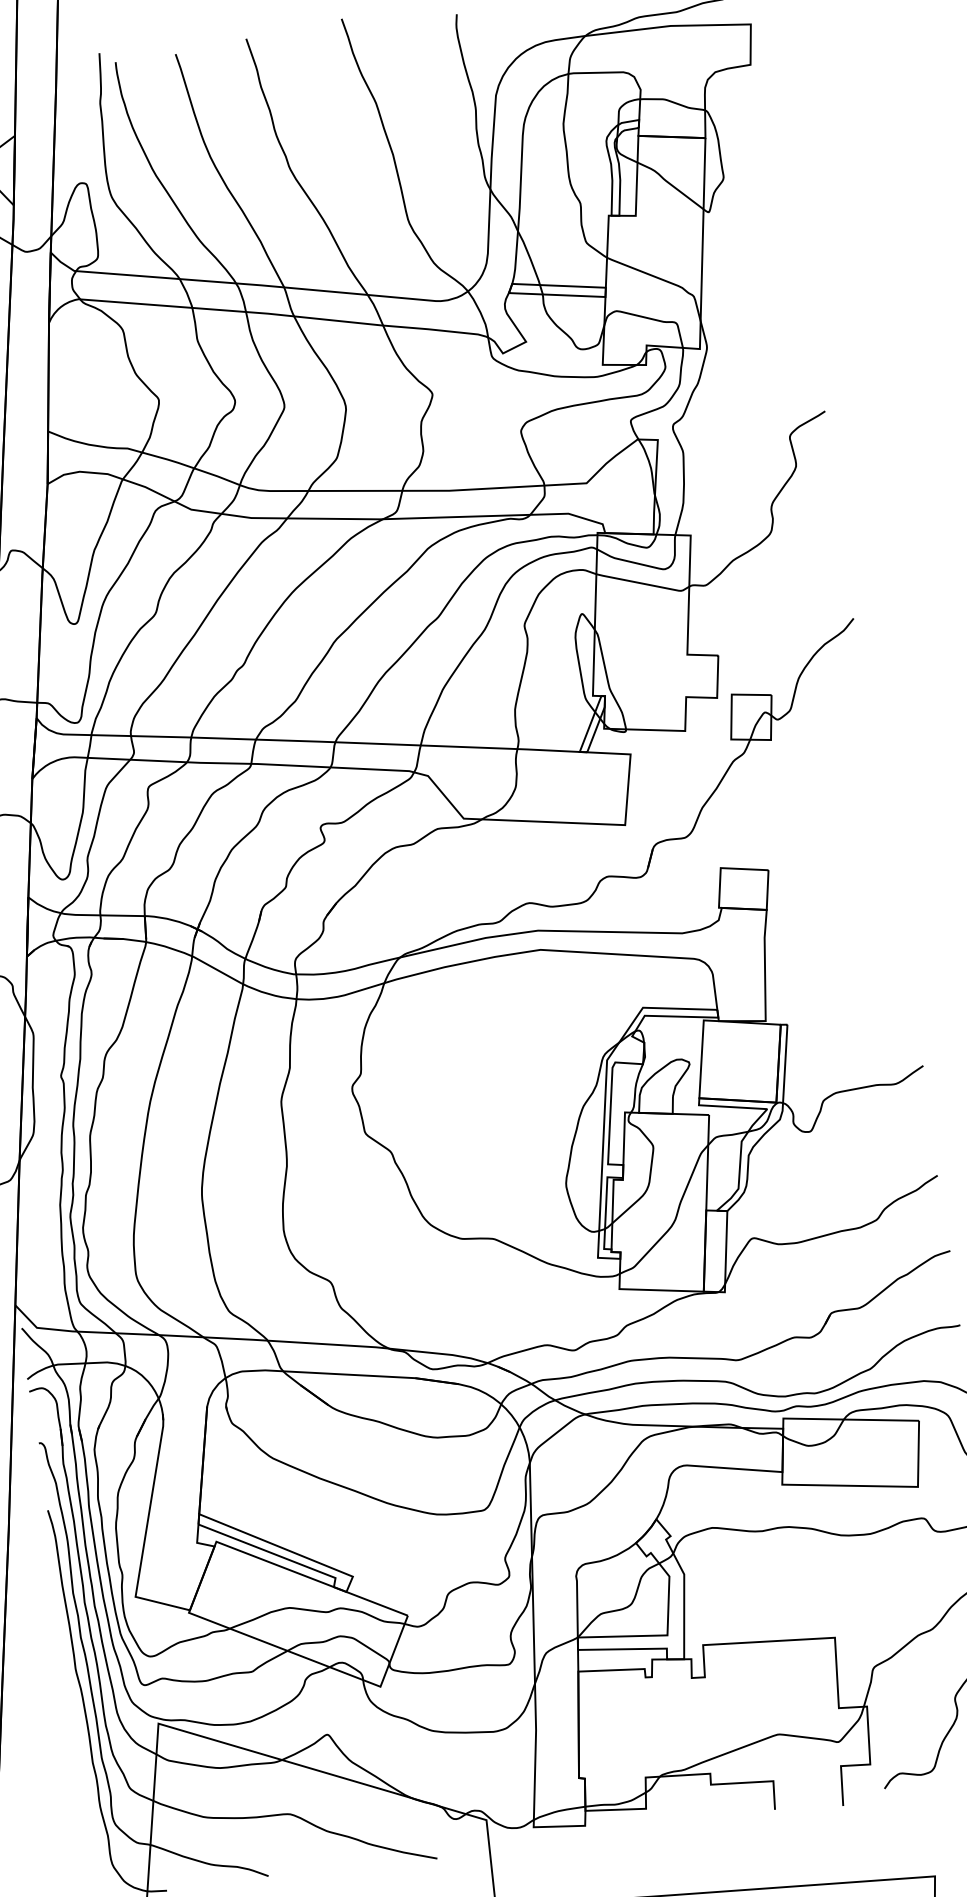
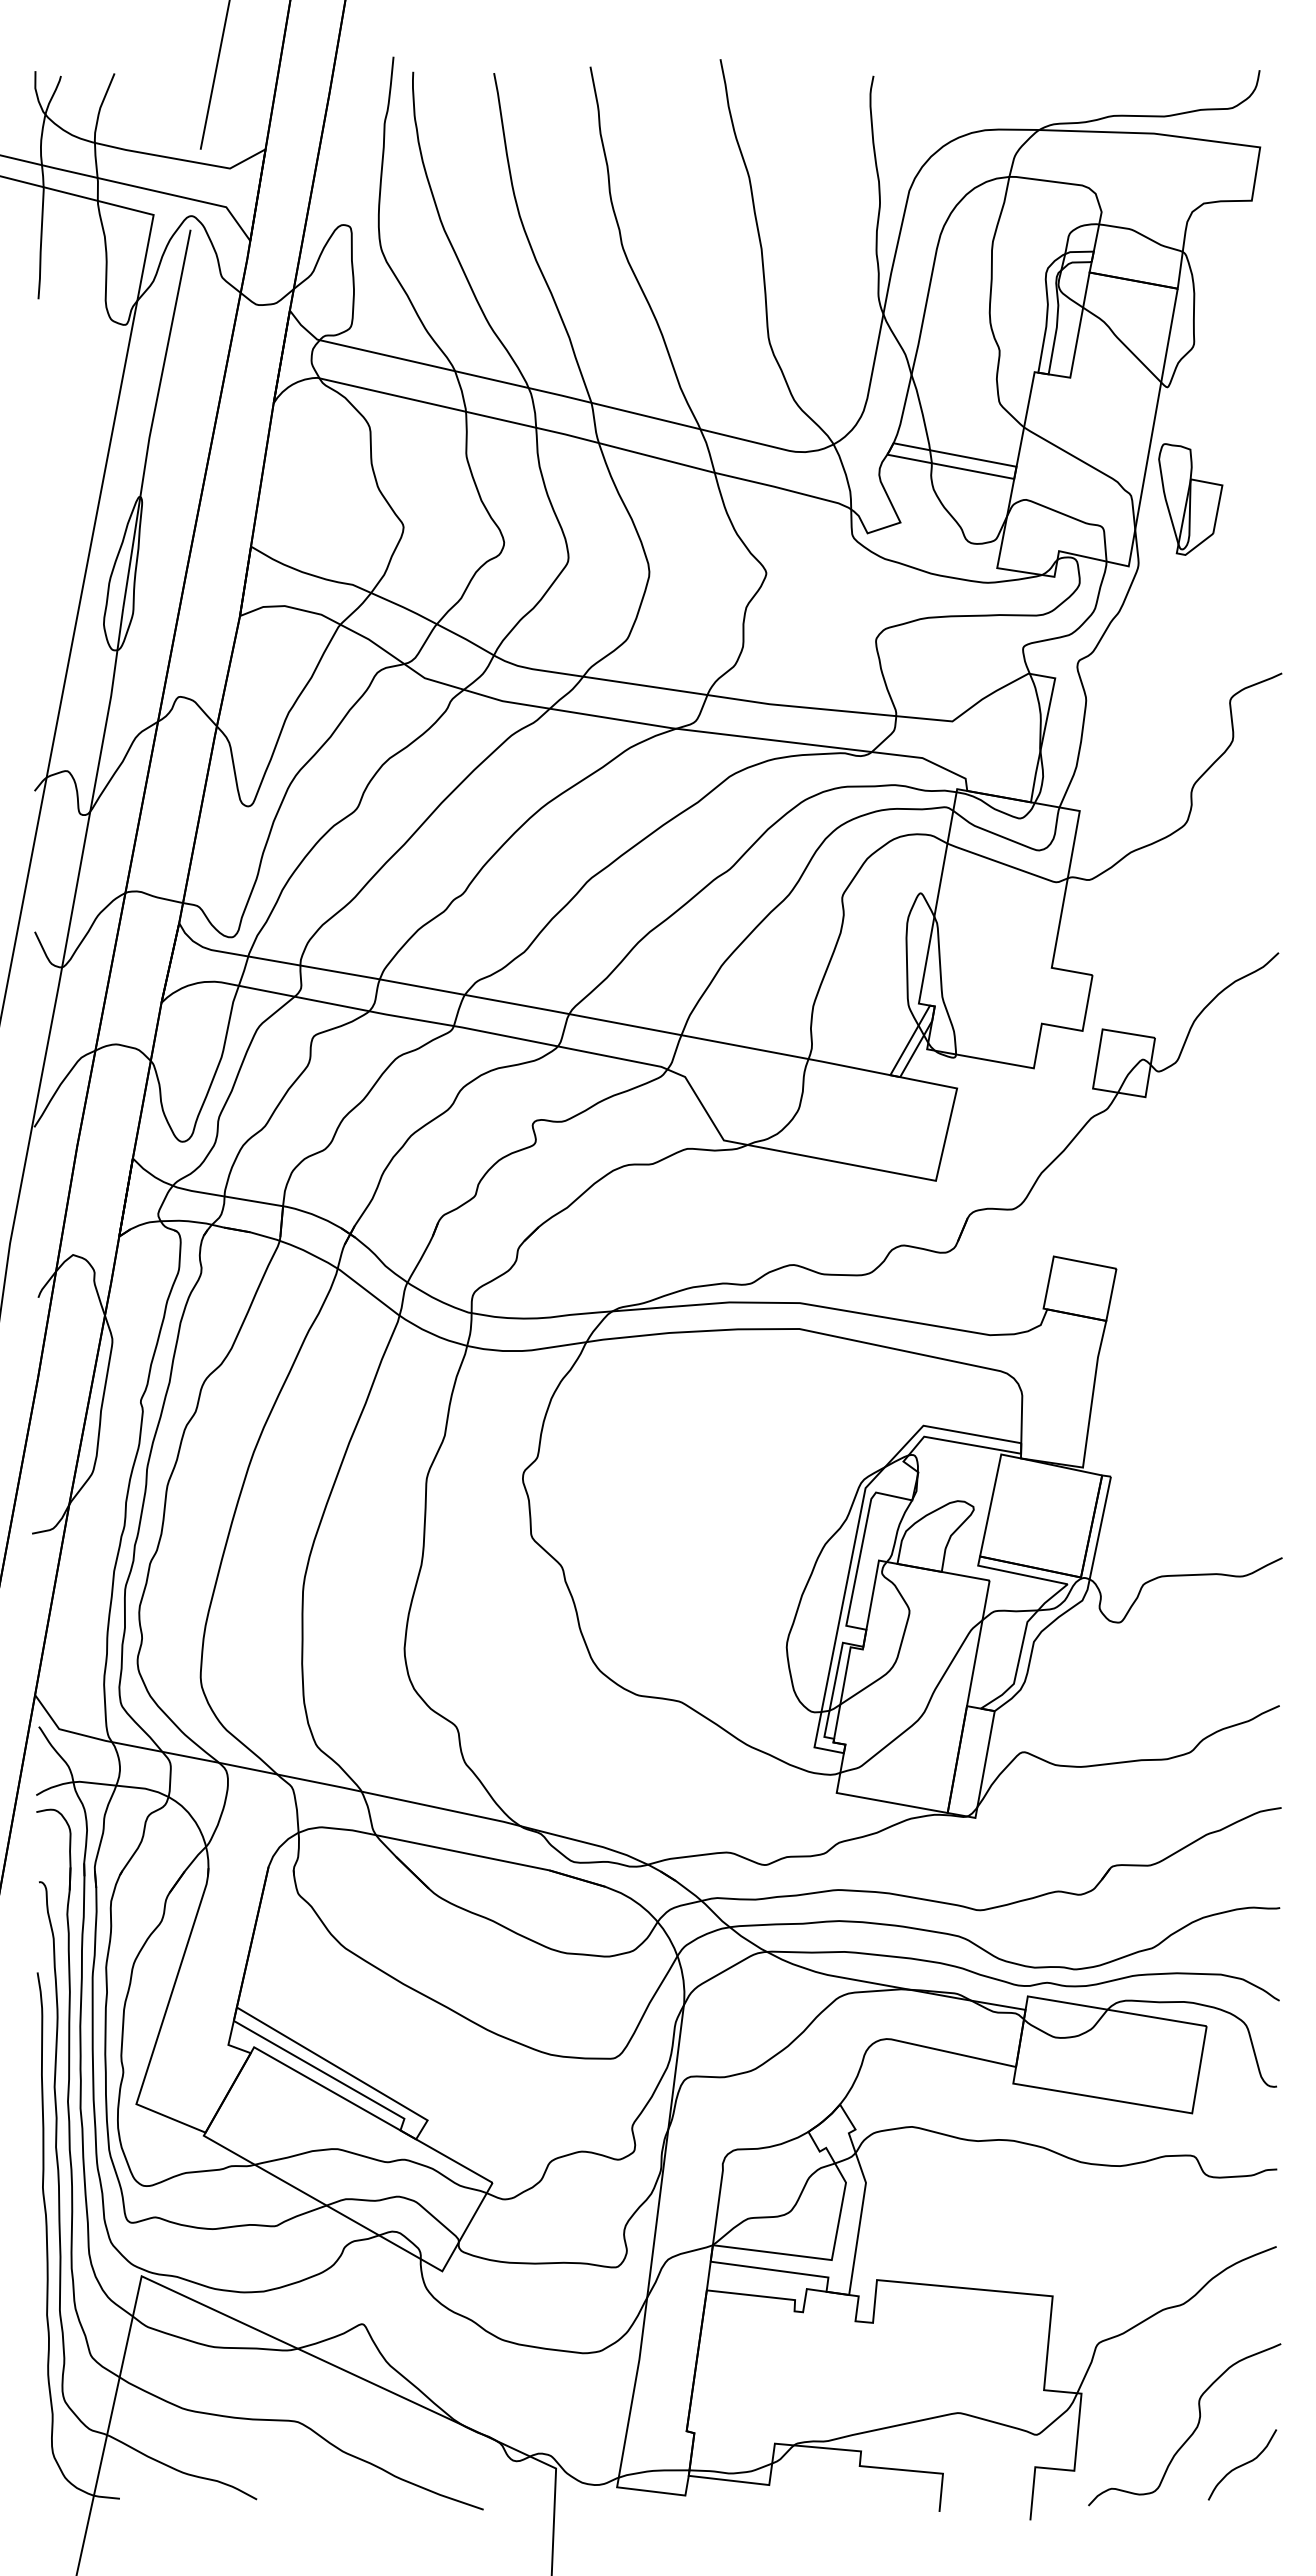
part: (738, 292) -> (1190, 499), added

